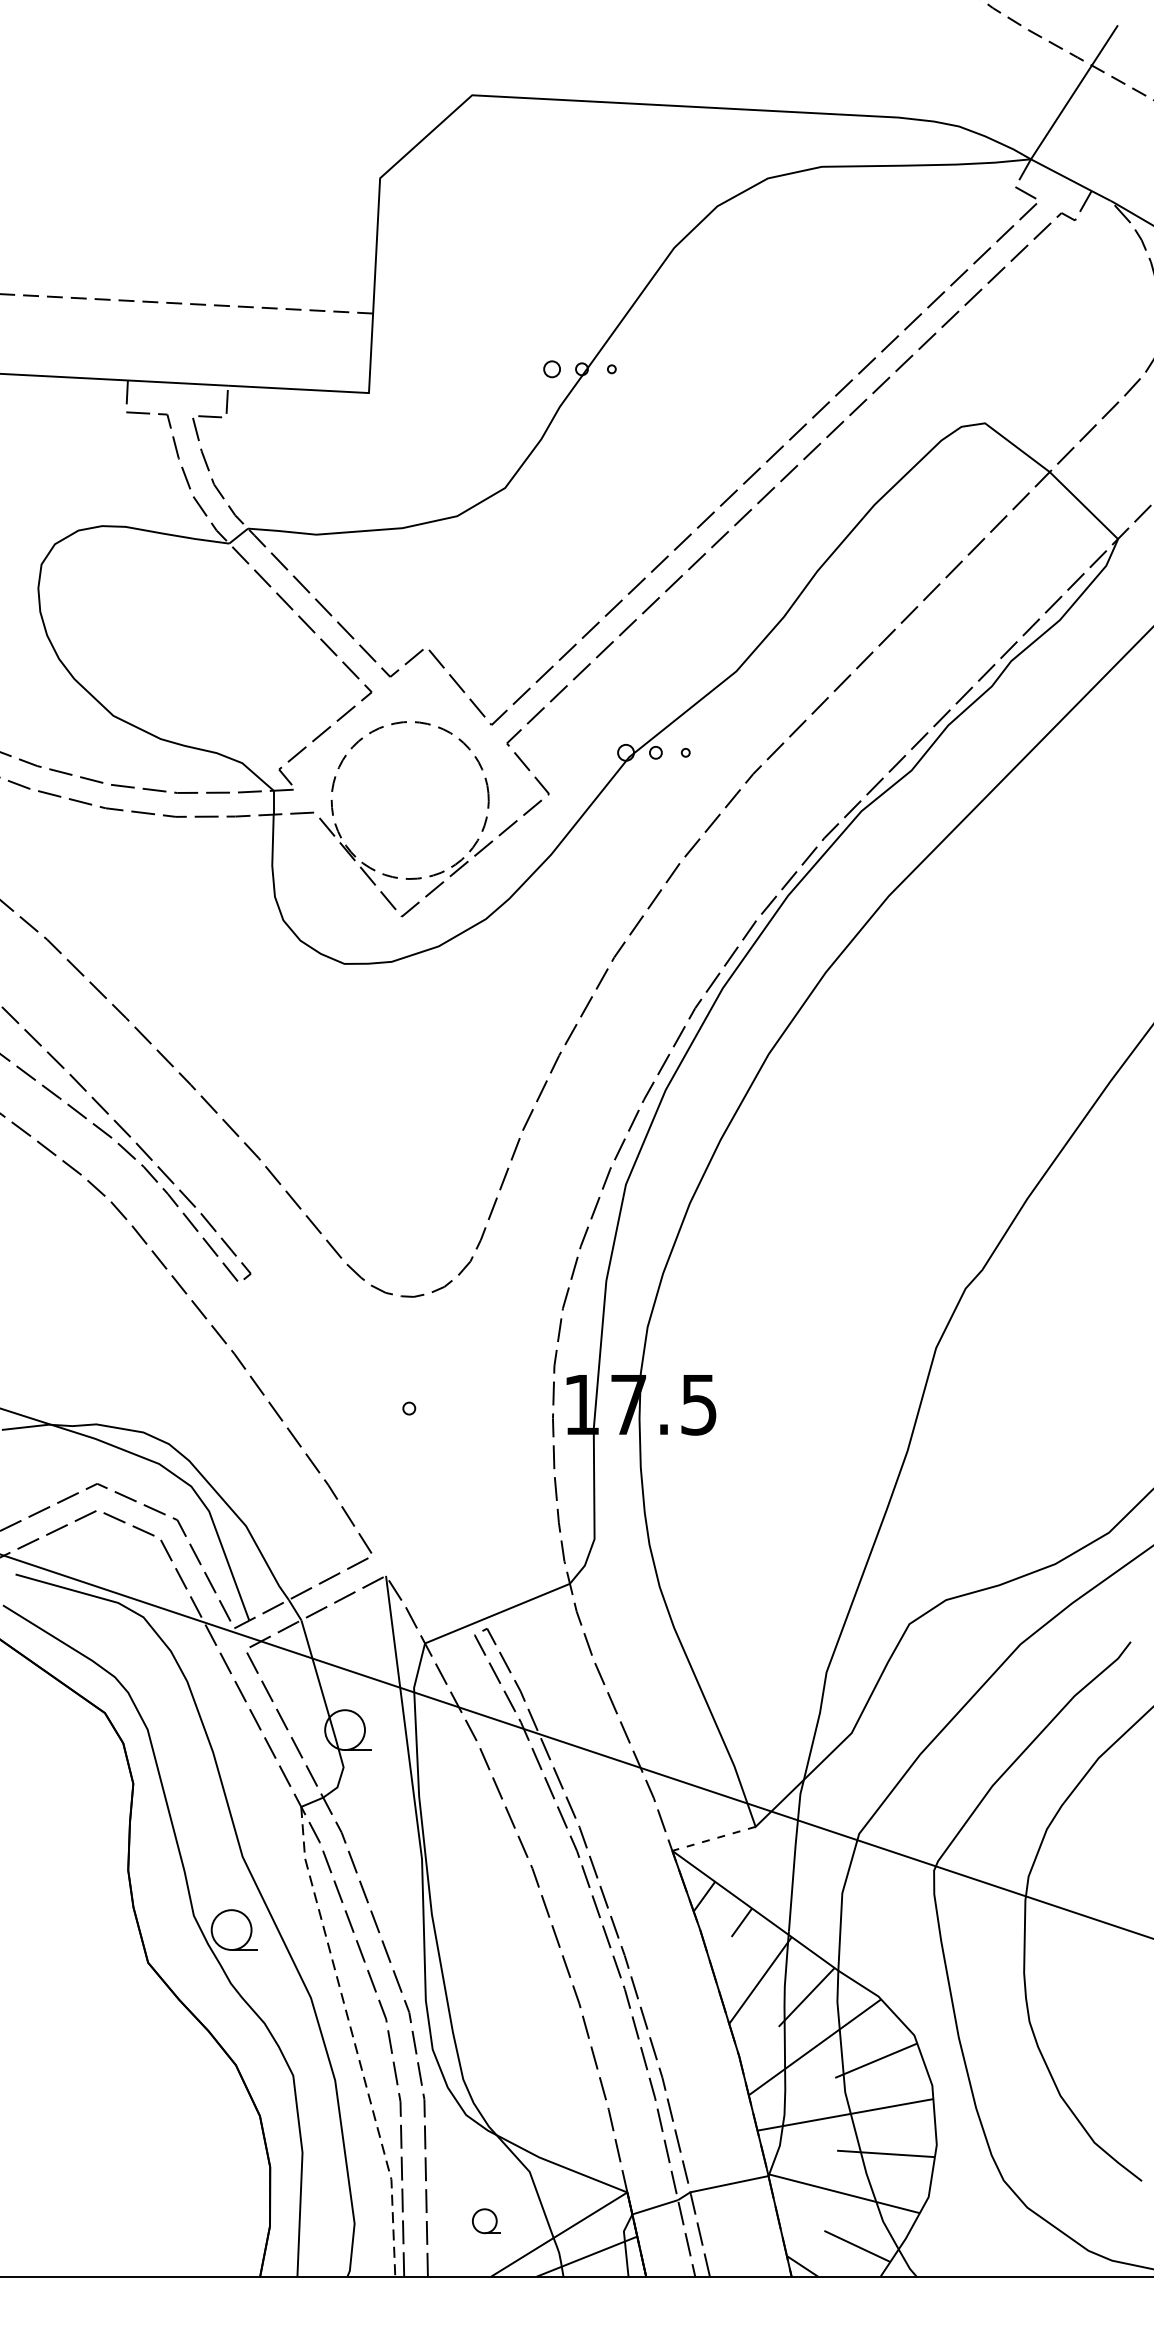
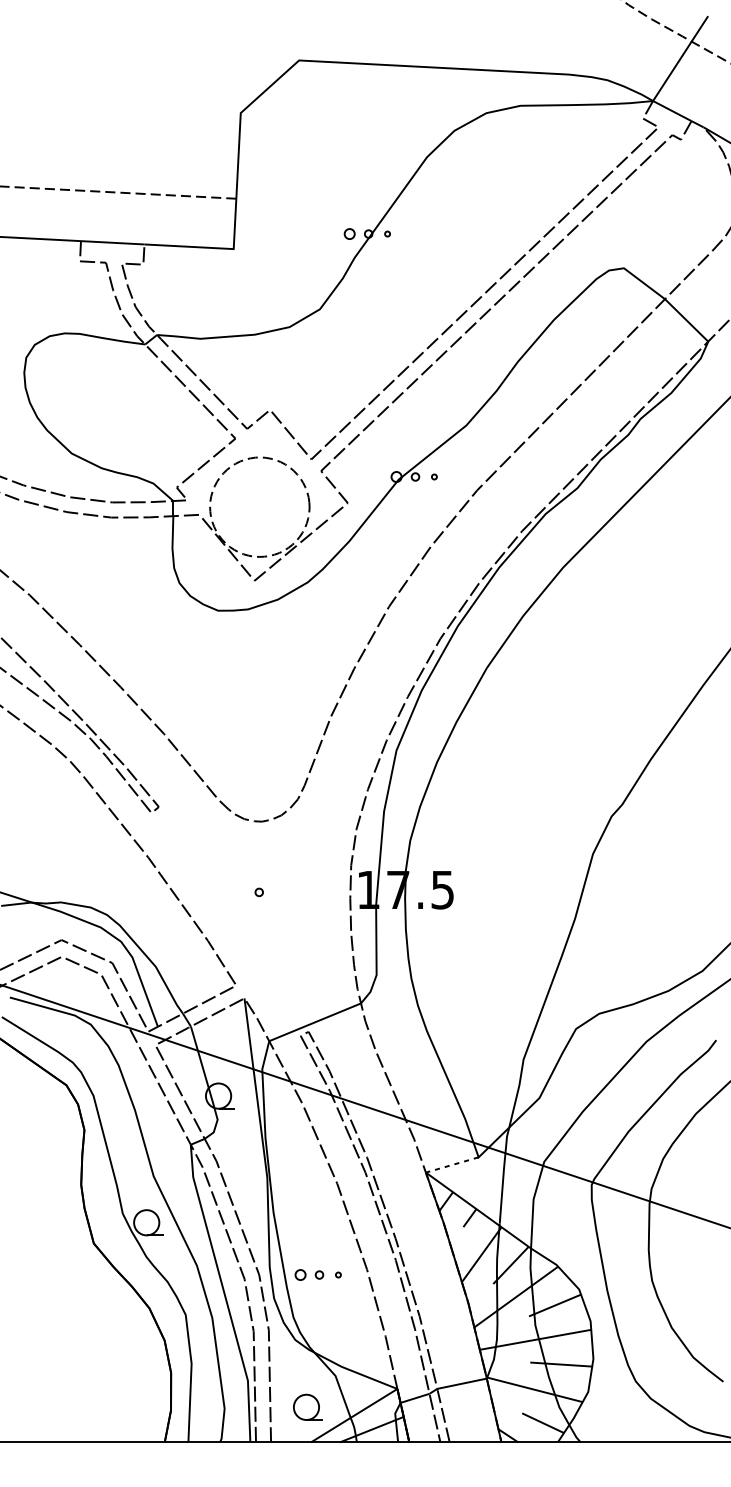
part: (501, 2011) -> (317, 1274), added
line: (354, 2041) -> (224, 1293), dashed -> solid
part: (485, 2220) -> (307, 1406), size x1.67

